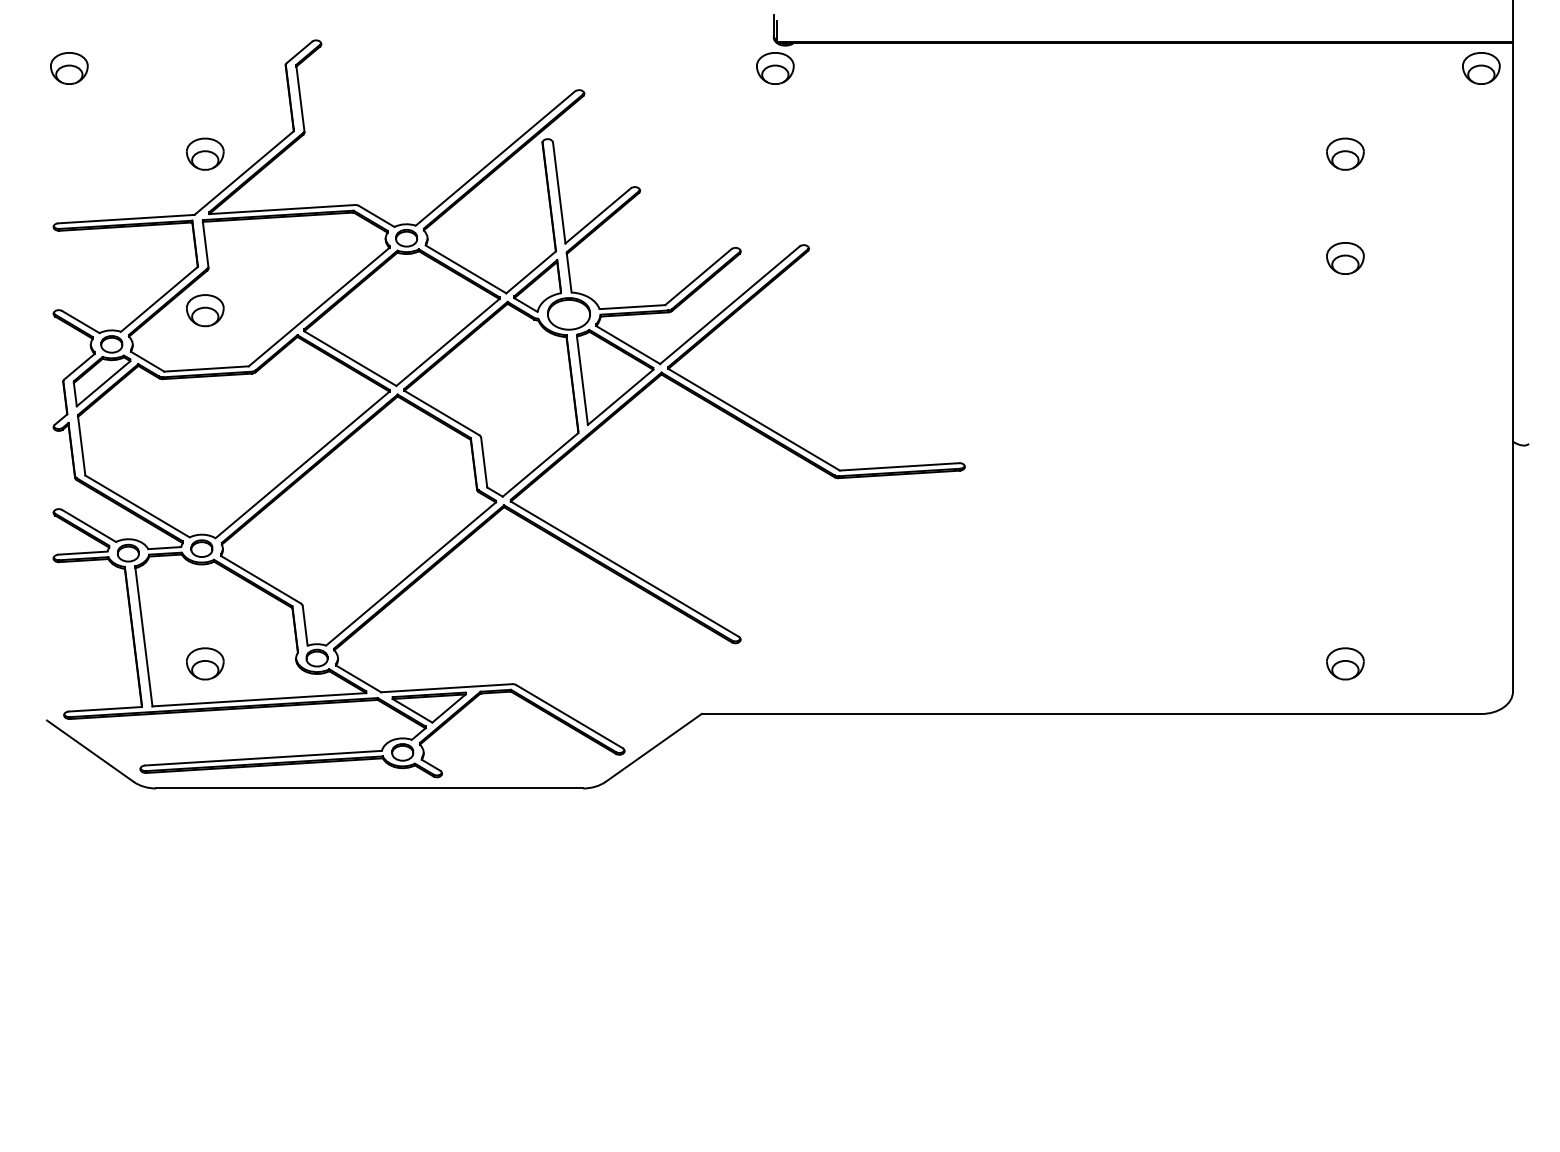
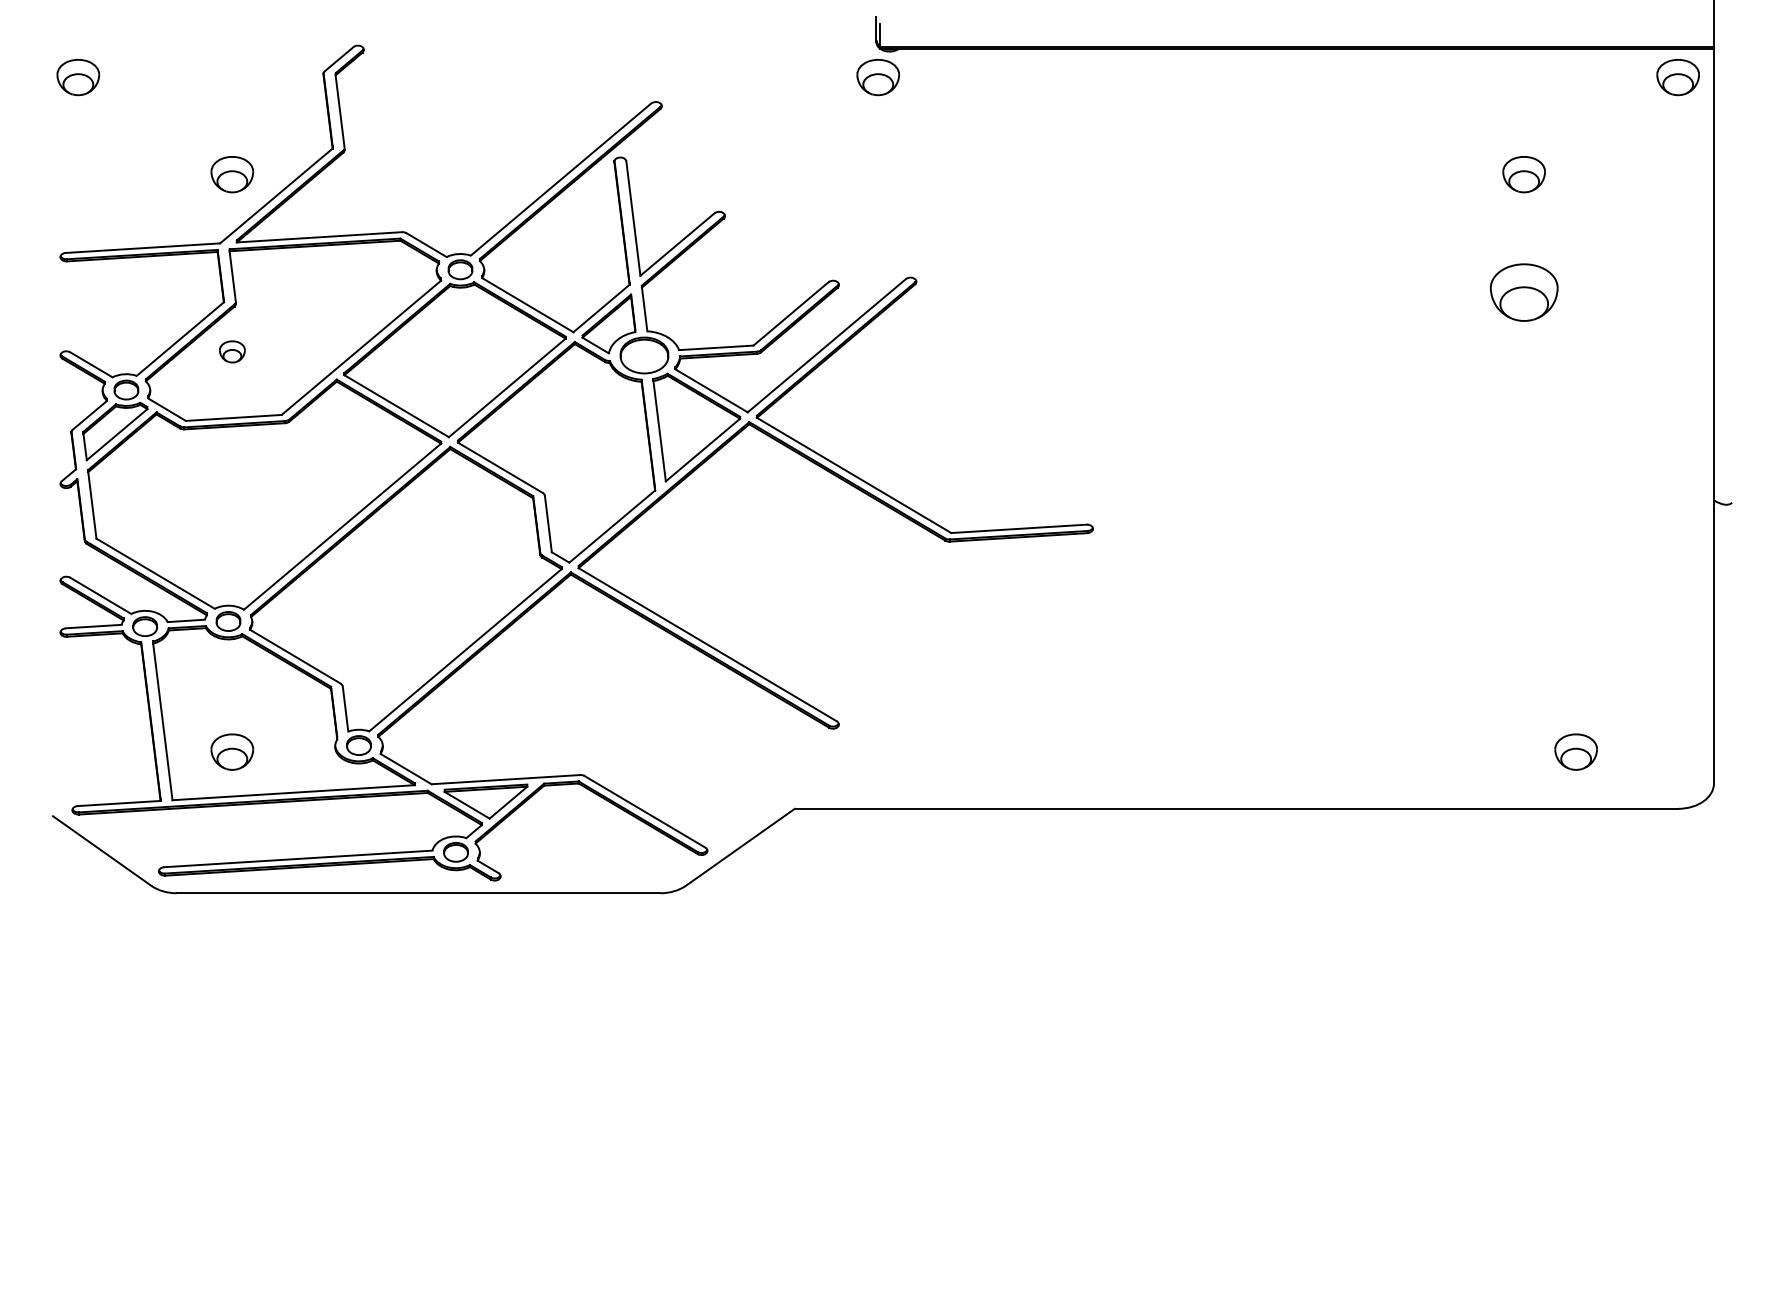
part: (1344, 258) -> (1523, 292), size x1.6
part: (205, 310) -> (232, 351), size x0.6
part: (1344, 663) -> (1575, 751), moved

